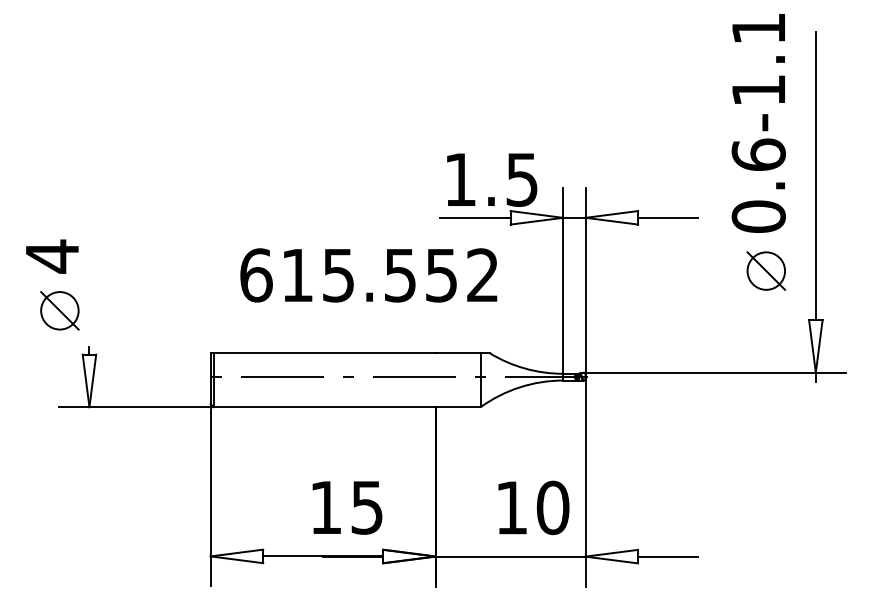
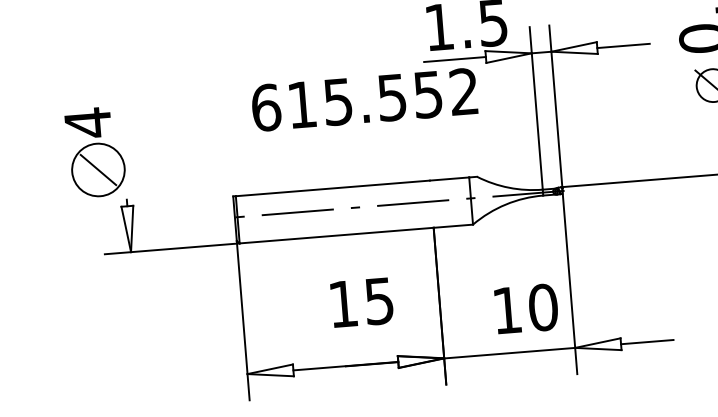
text: (368, 275) -> (364, 99), moved
circle: (59, 310) -> (98, 169), size x1.6
text: (347, 507) -> (362, 302), moved

